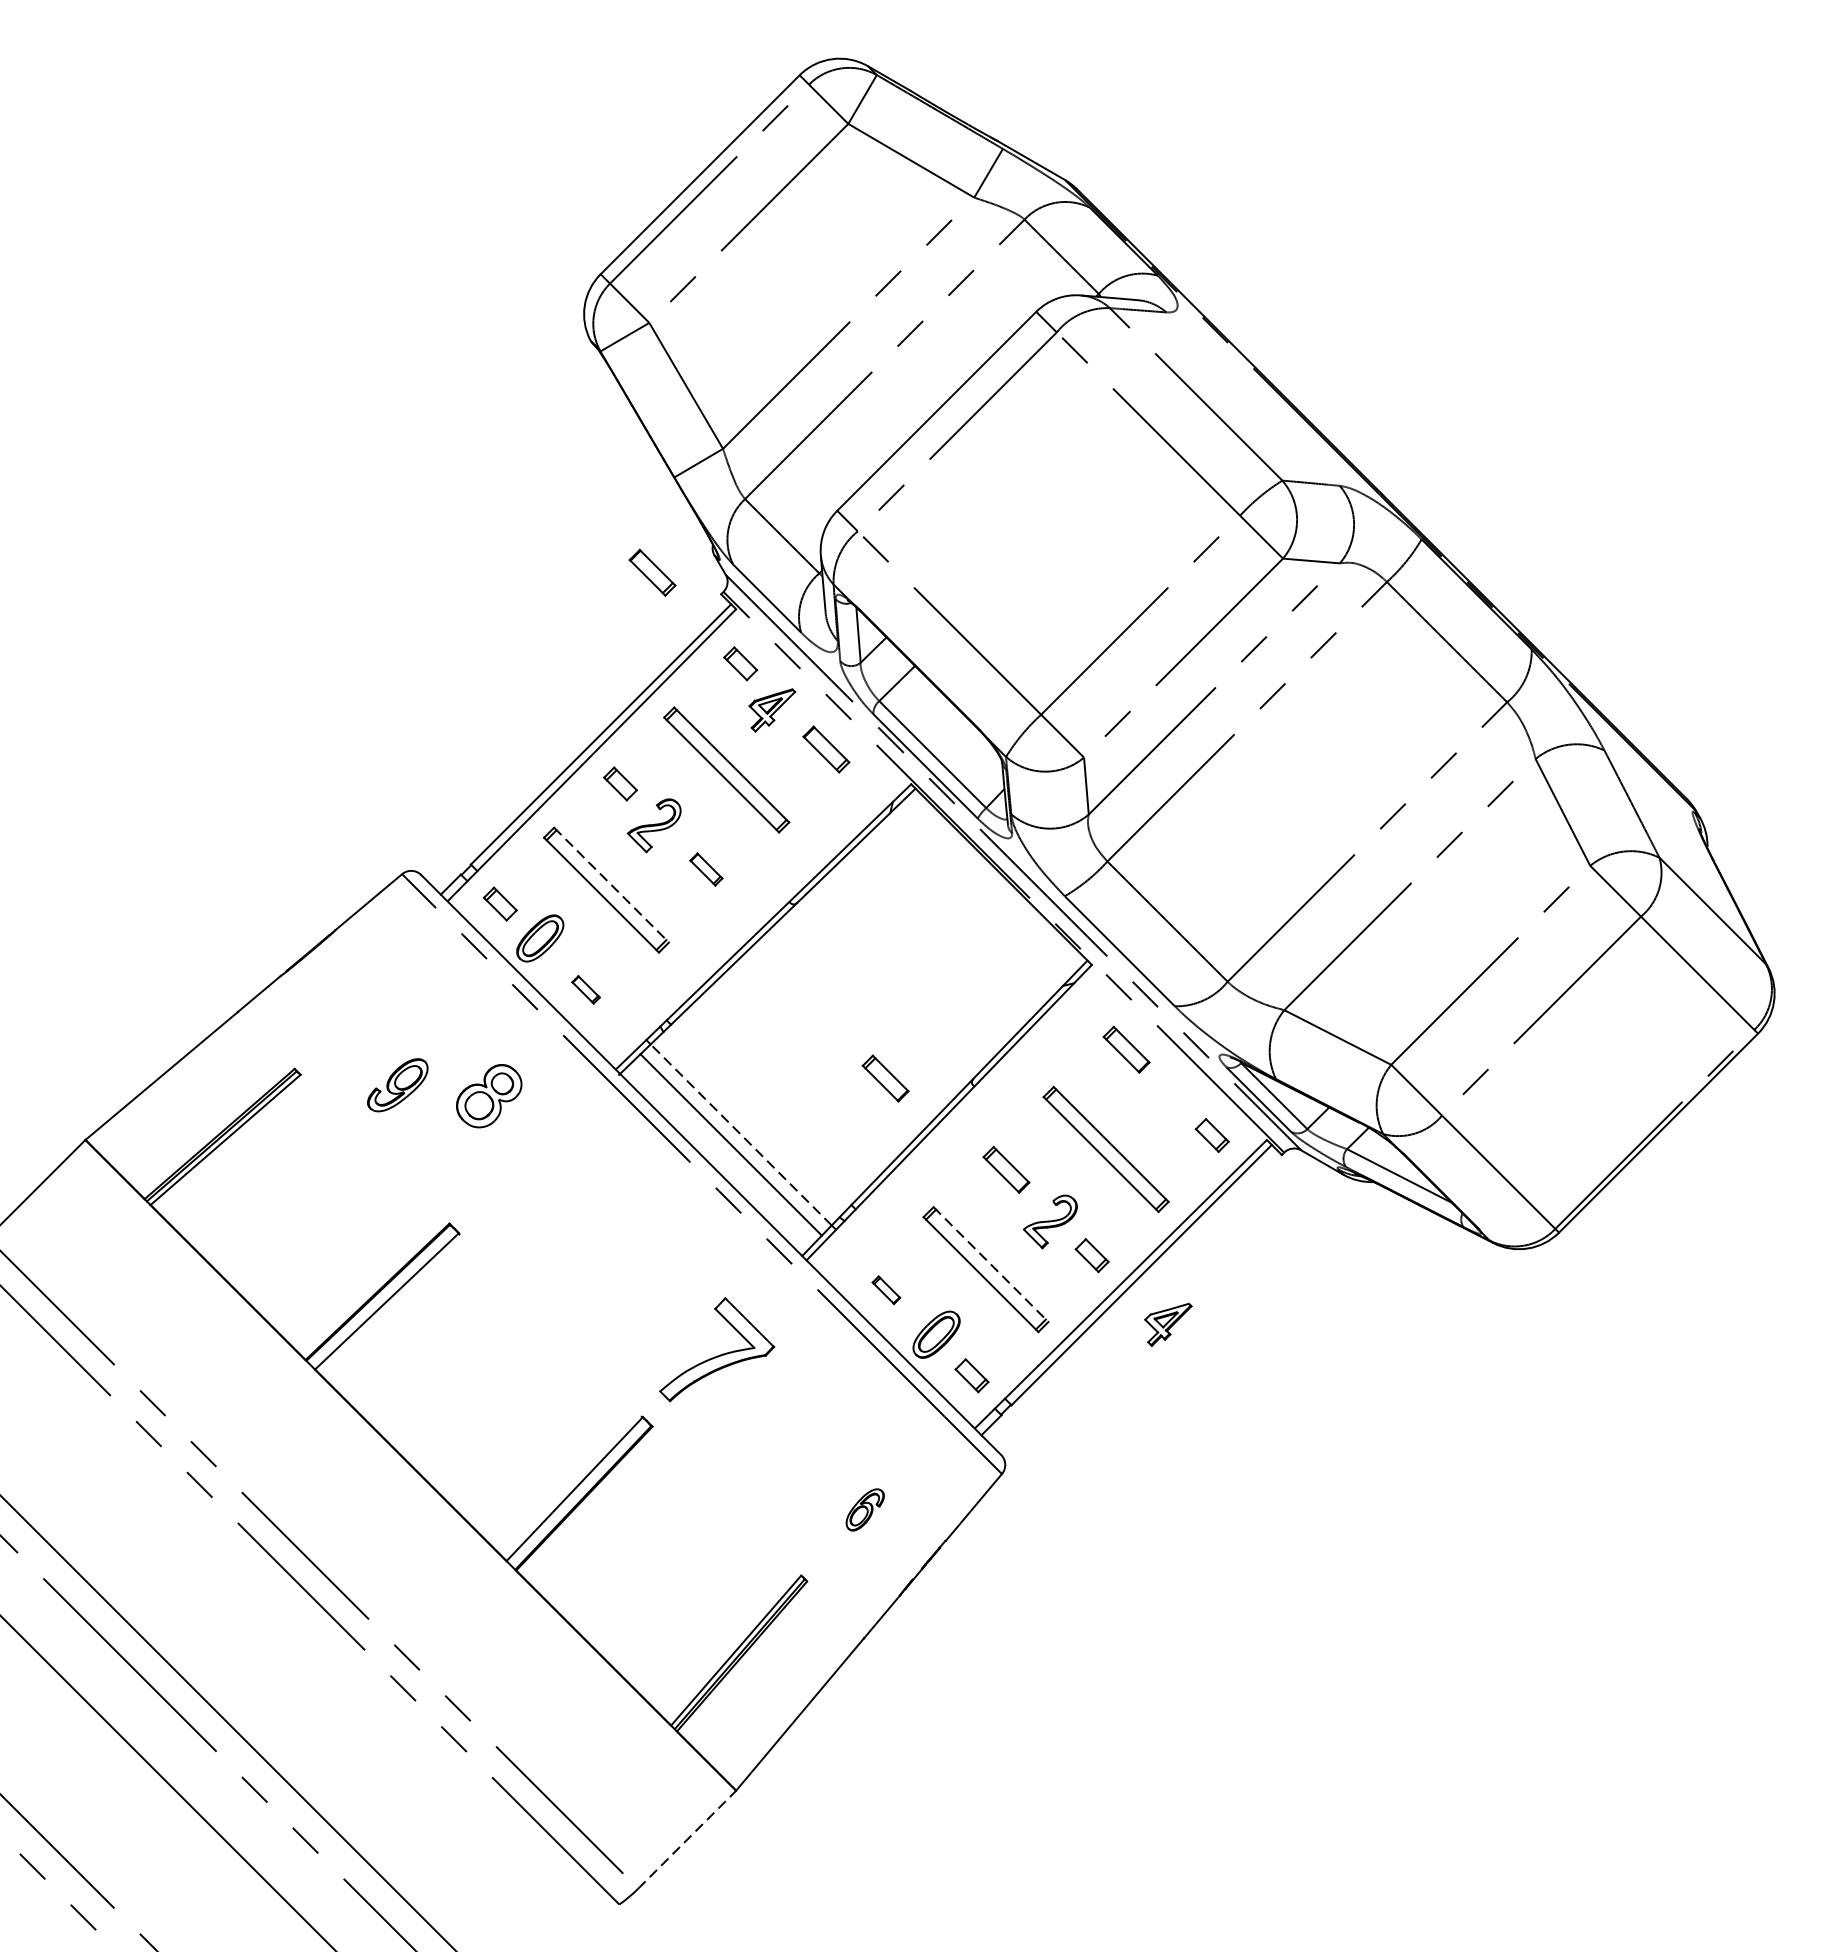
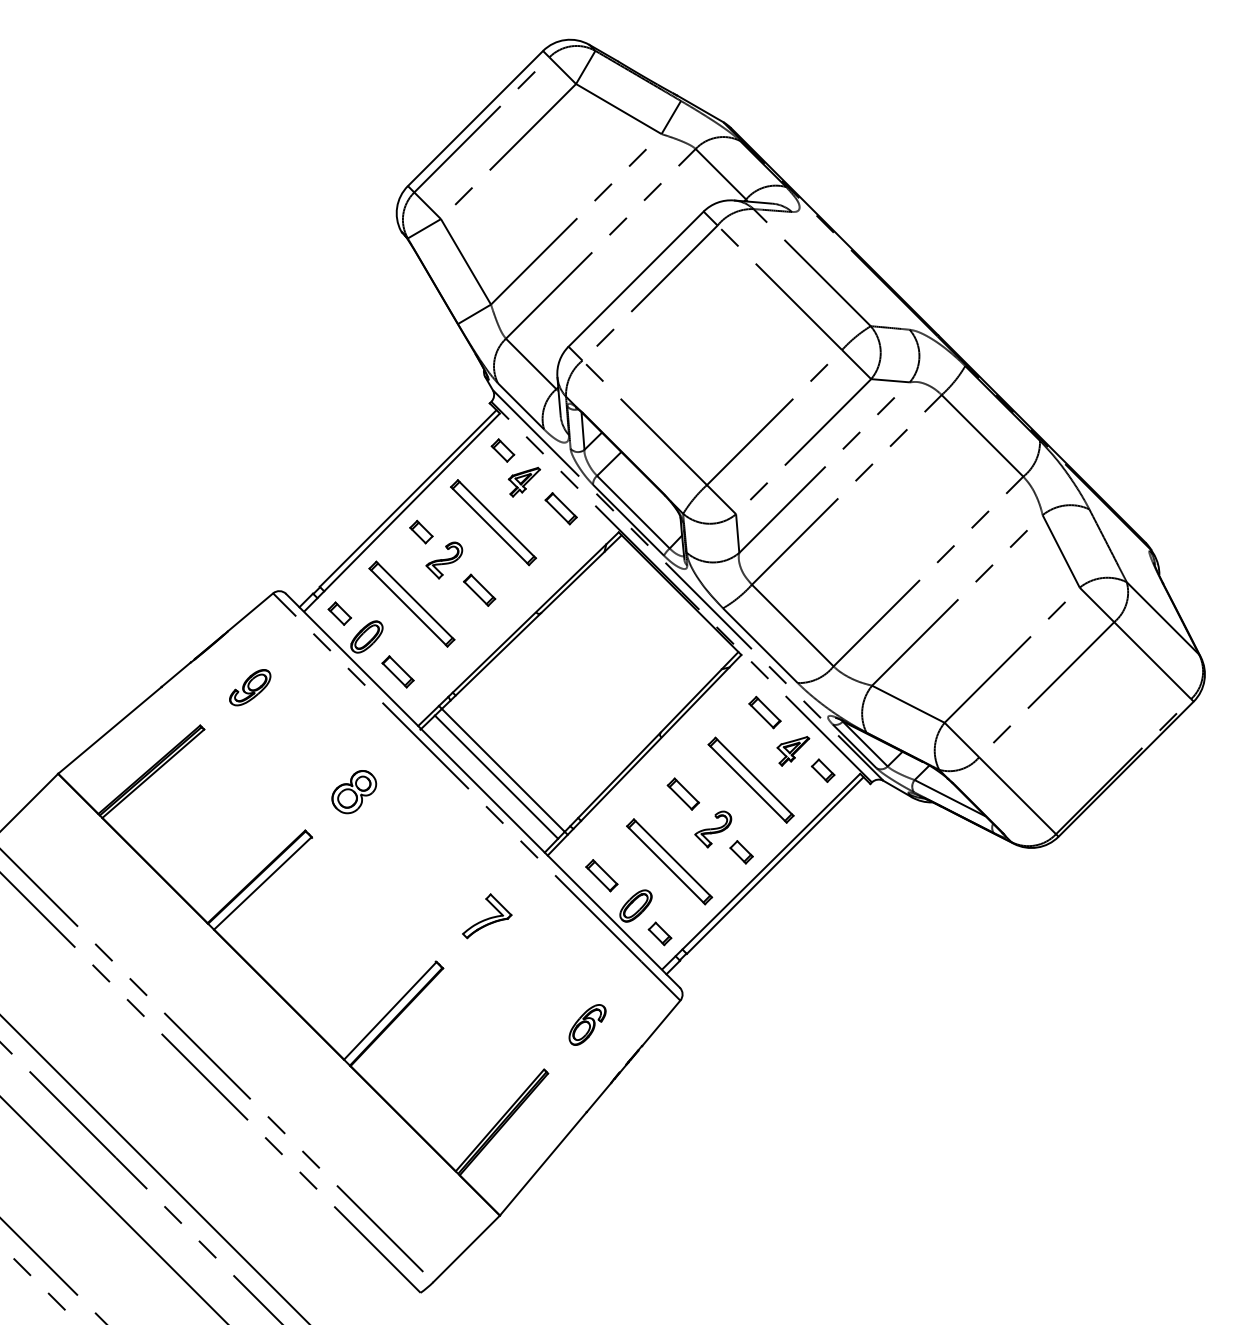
part: (651, 572) -> (442, 388), removed
part: (706, 868) -> (479, 589), size x1.43
line: (611, 886) -> (415, 601), dashed -> solid
part: (585, 989) -> (397, 671), size x1.67
part: (885, 1077) -> (601, 731), removed
part: (398, 1085) -> (250, 687), moved
part: (489, 1096) -> (354, 792), moved
line: (741, 1135) -> (503, 770), dashed -> solid
line: (991, 1264) -> (673, 858), dashed -> solid
part: (885, 1289) -> (601, 875), size x1.67
part: (1168, 1325) -> (793, 751), moved
part: (717, 1350) -> (487, 916), size x0.62
part: (865, 1509) -> (587, 1024), size x1.43
line: (688, 1839) -> (467, 1248), dashed -> solid

